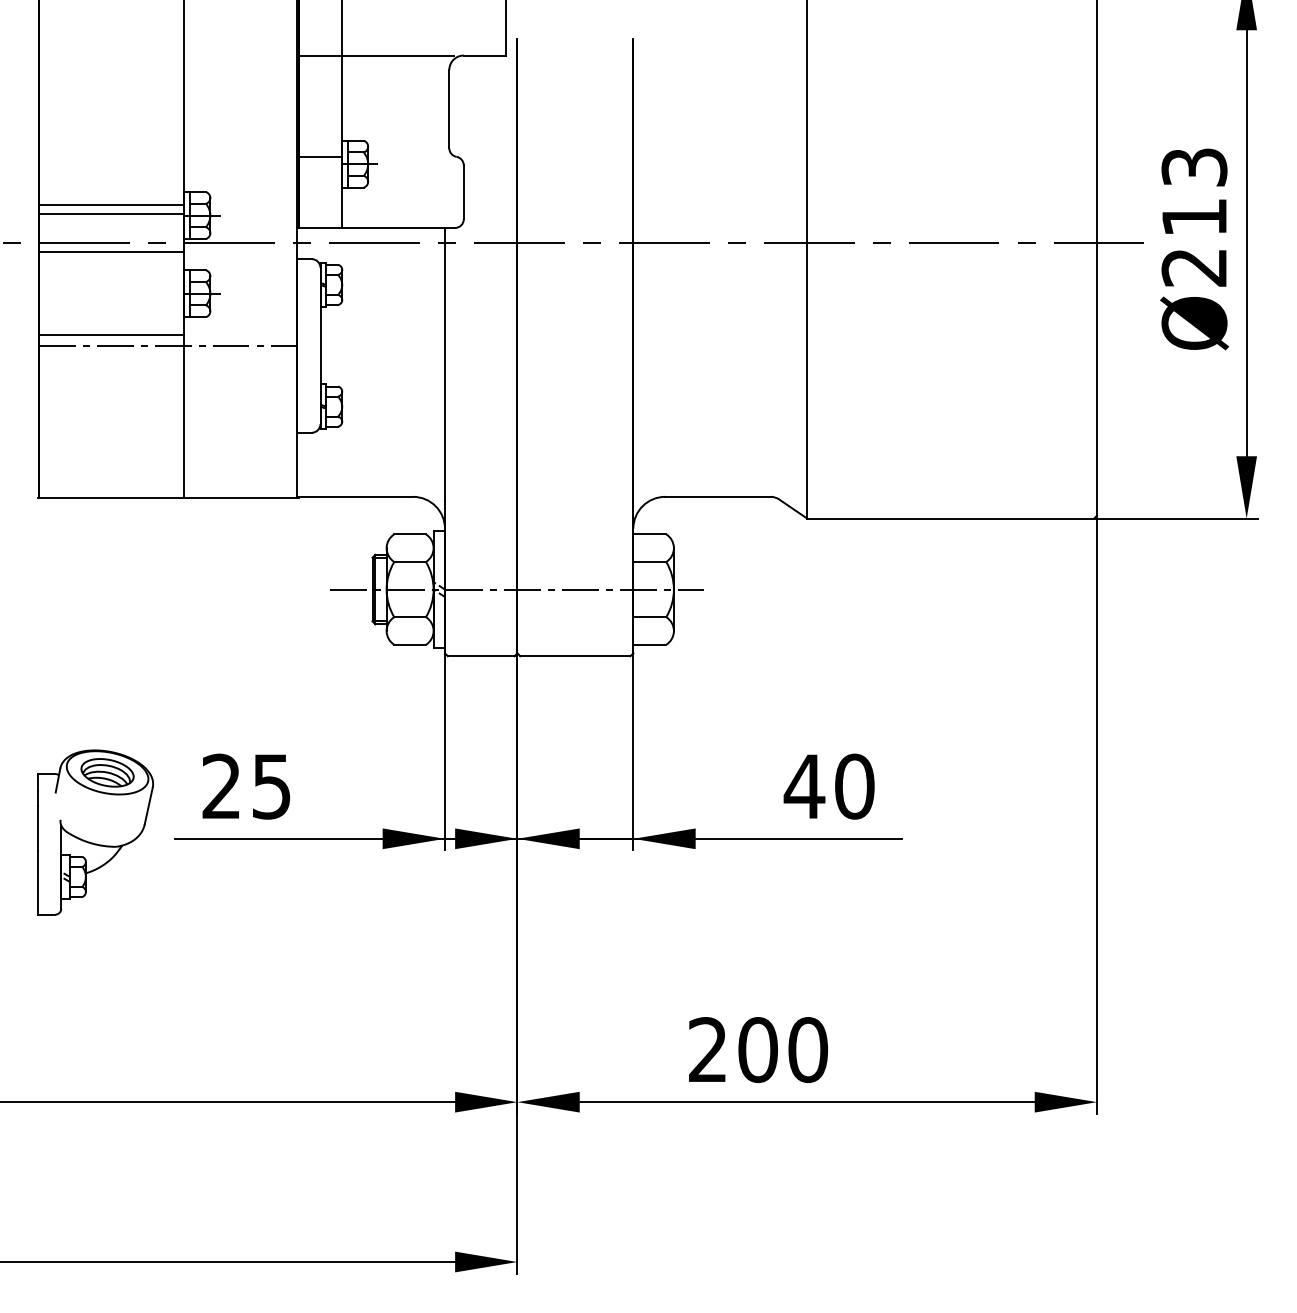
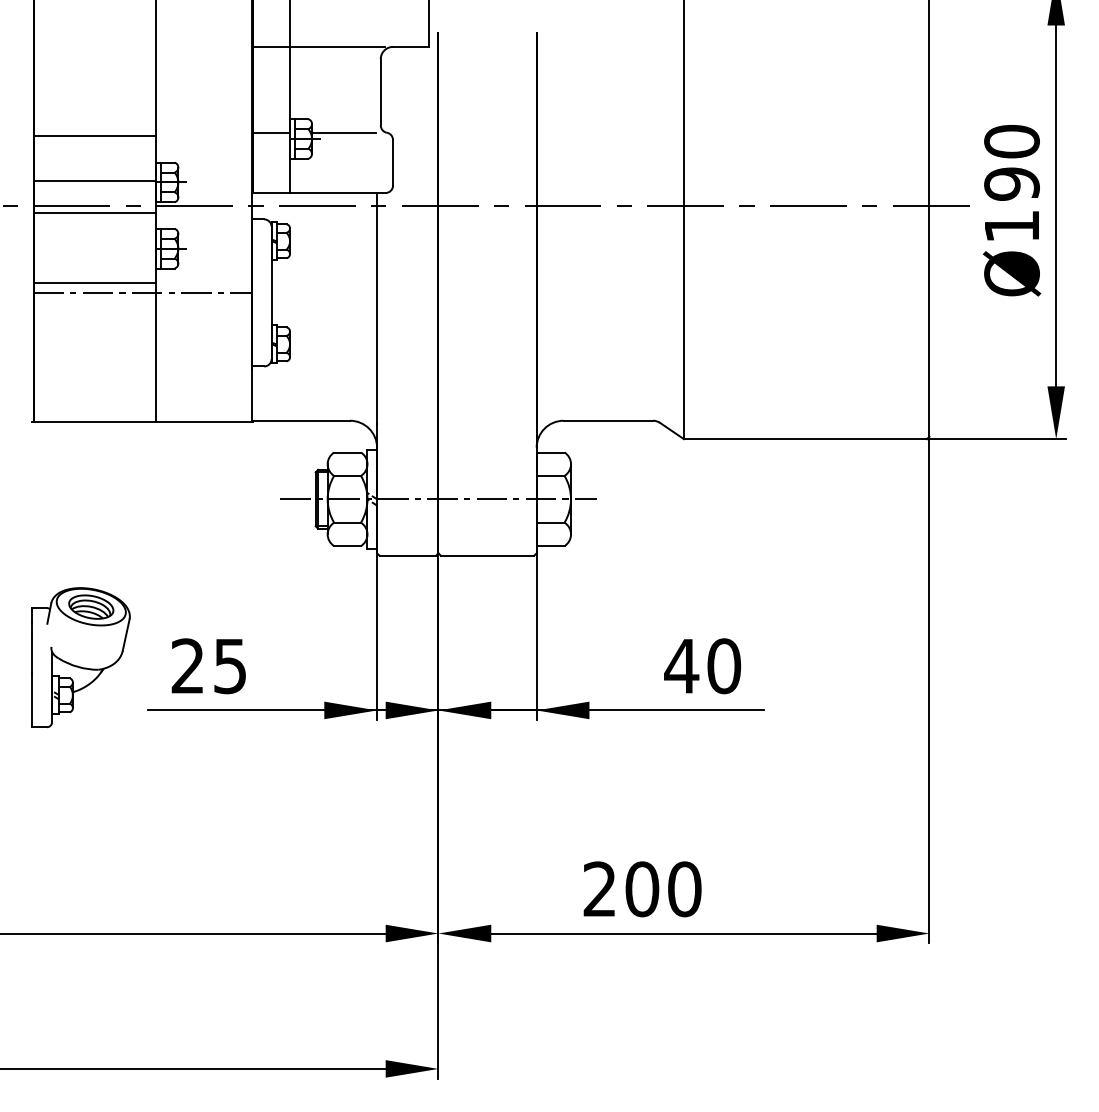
line: (405, 156) -> (343, 132), added
line: (111, 205) -> (94, 135), moved
text: (1194, 216) -> (1012, 183), Ø213 -> Ø190
part: (95, 832) -> (81, 657), moved

